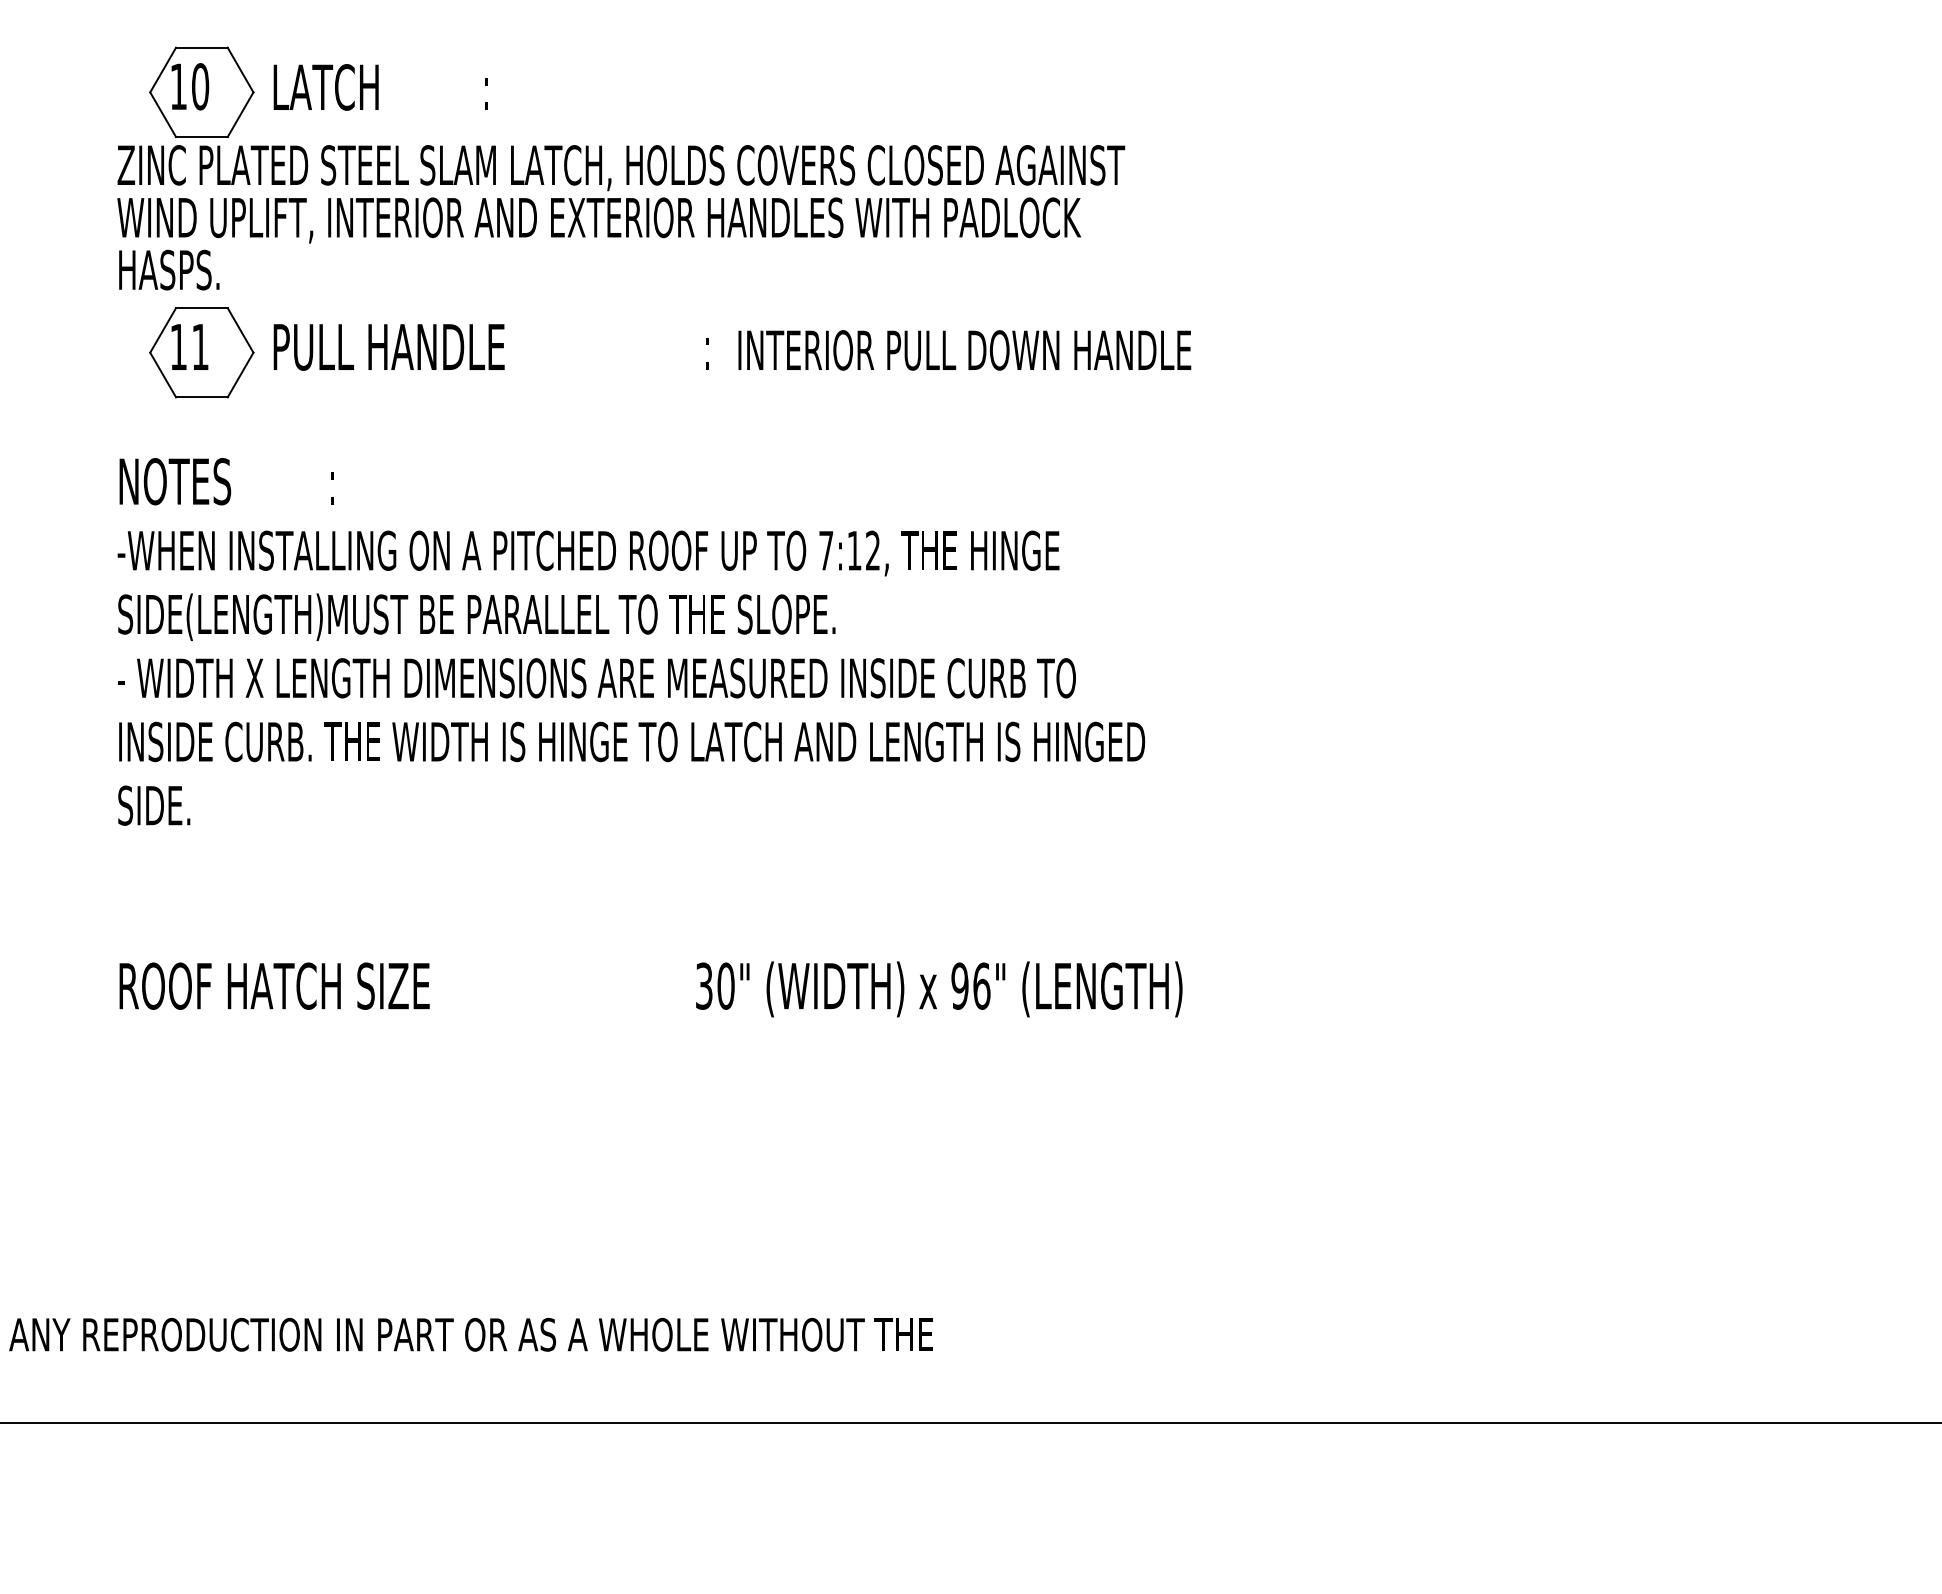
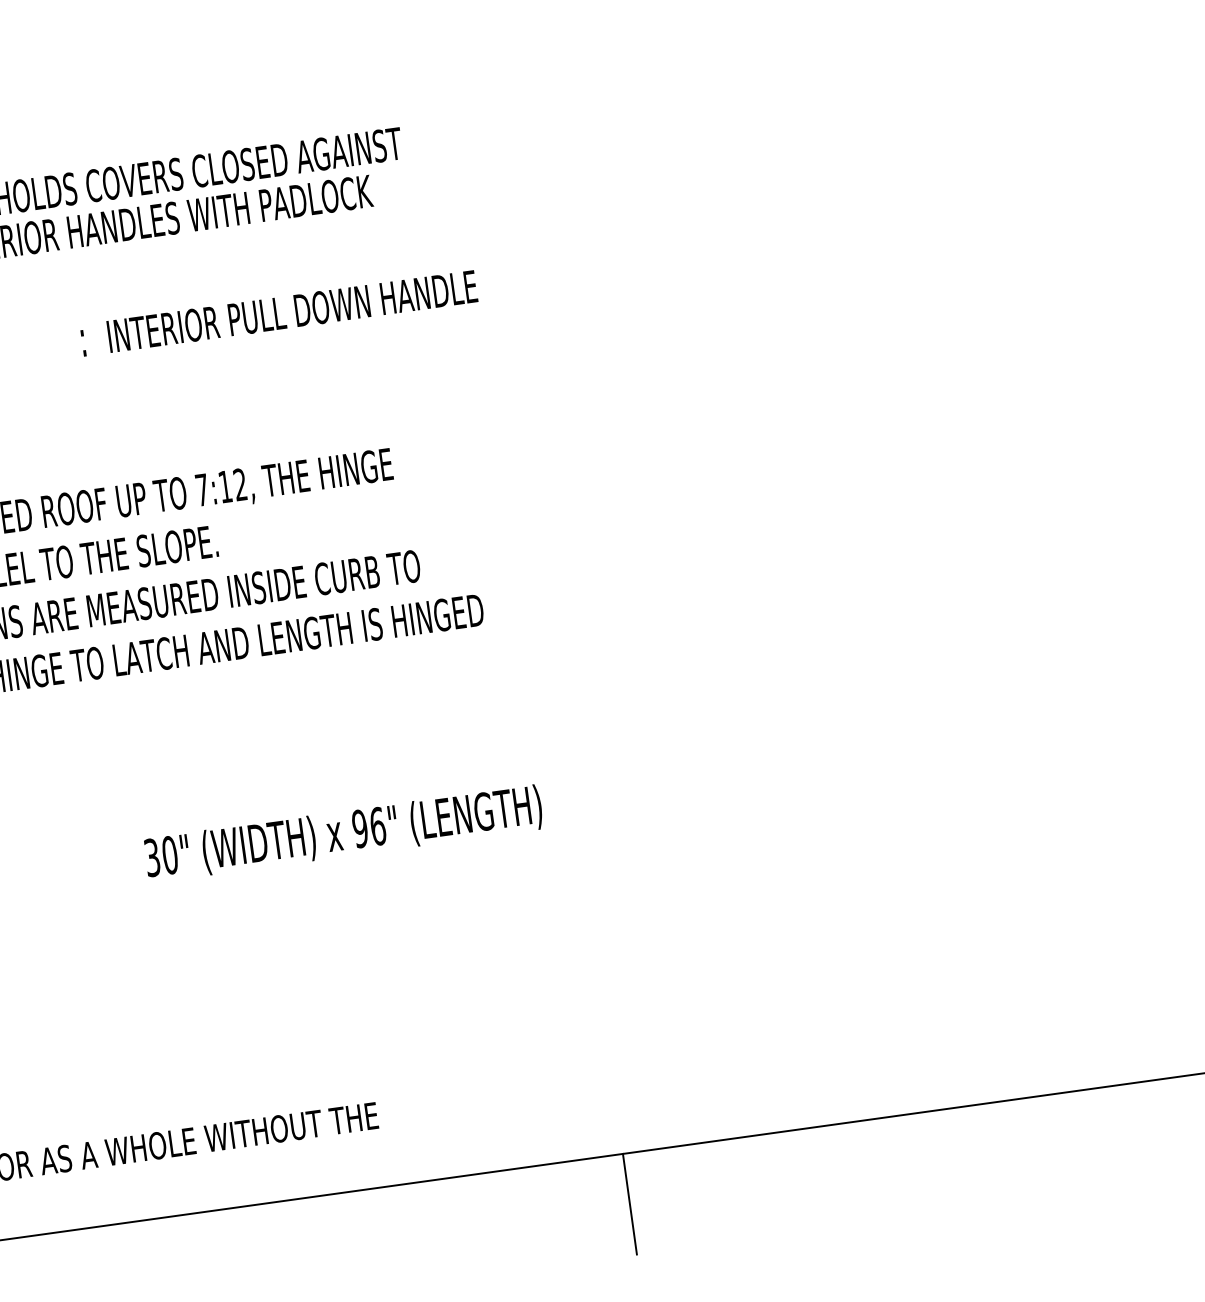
line: (1222, 1484) -> (629, 1204), added

